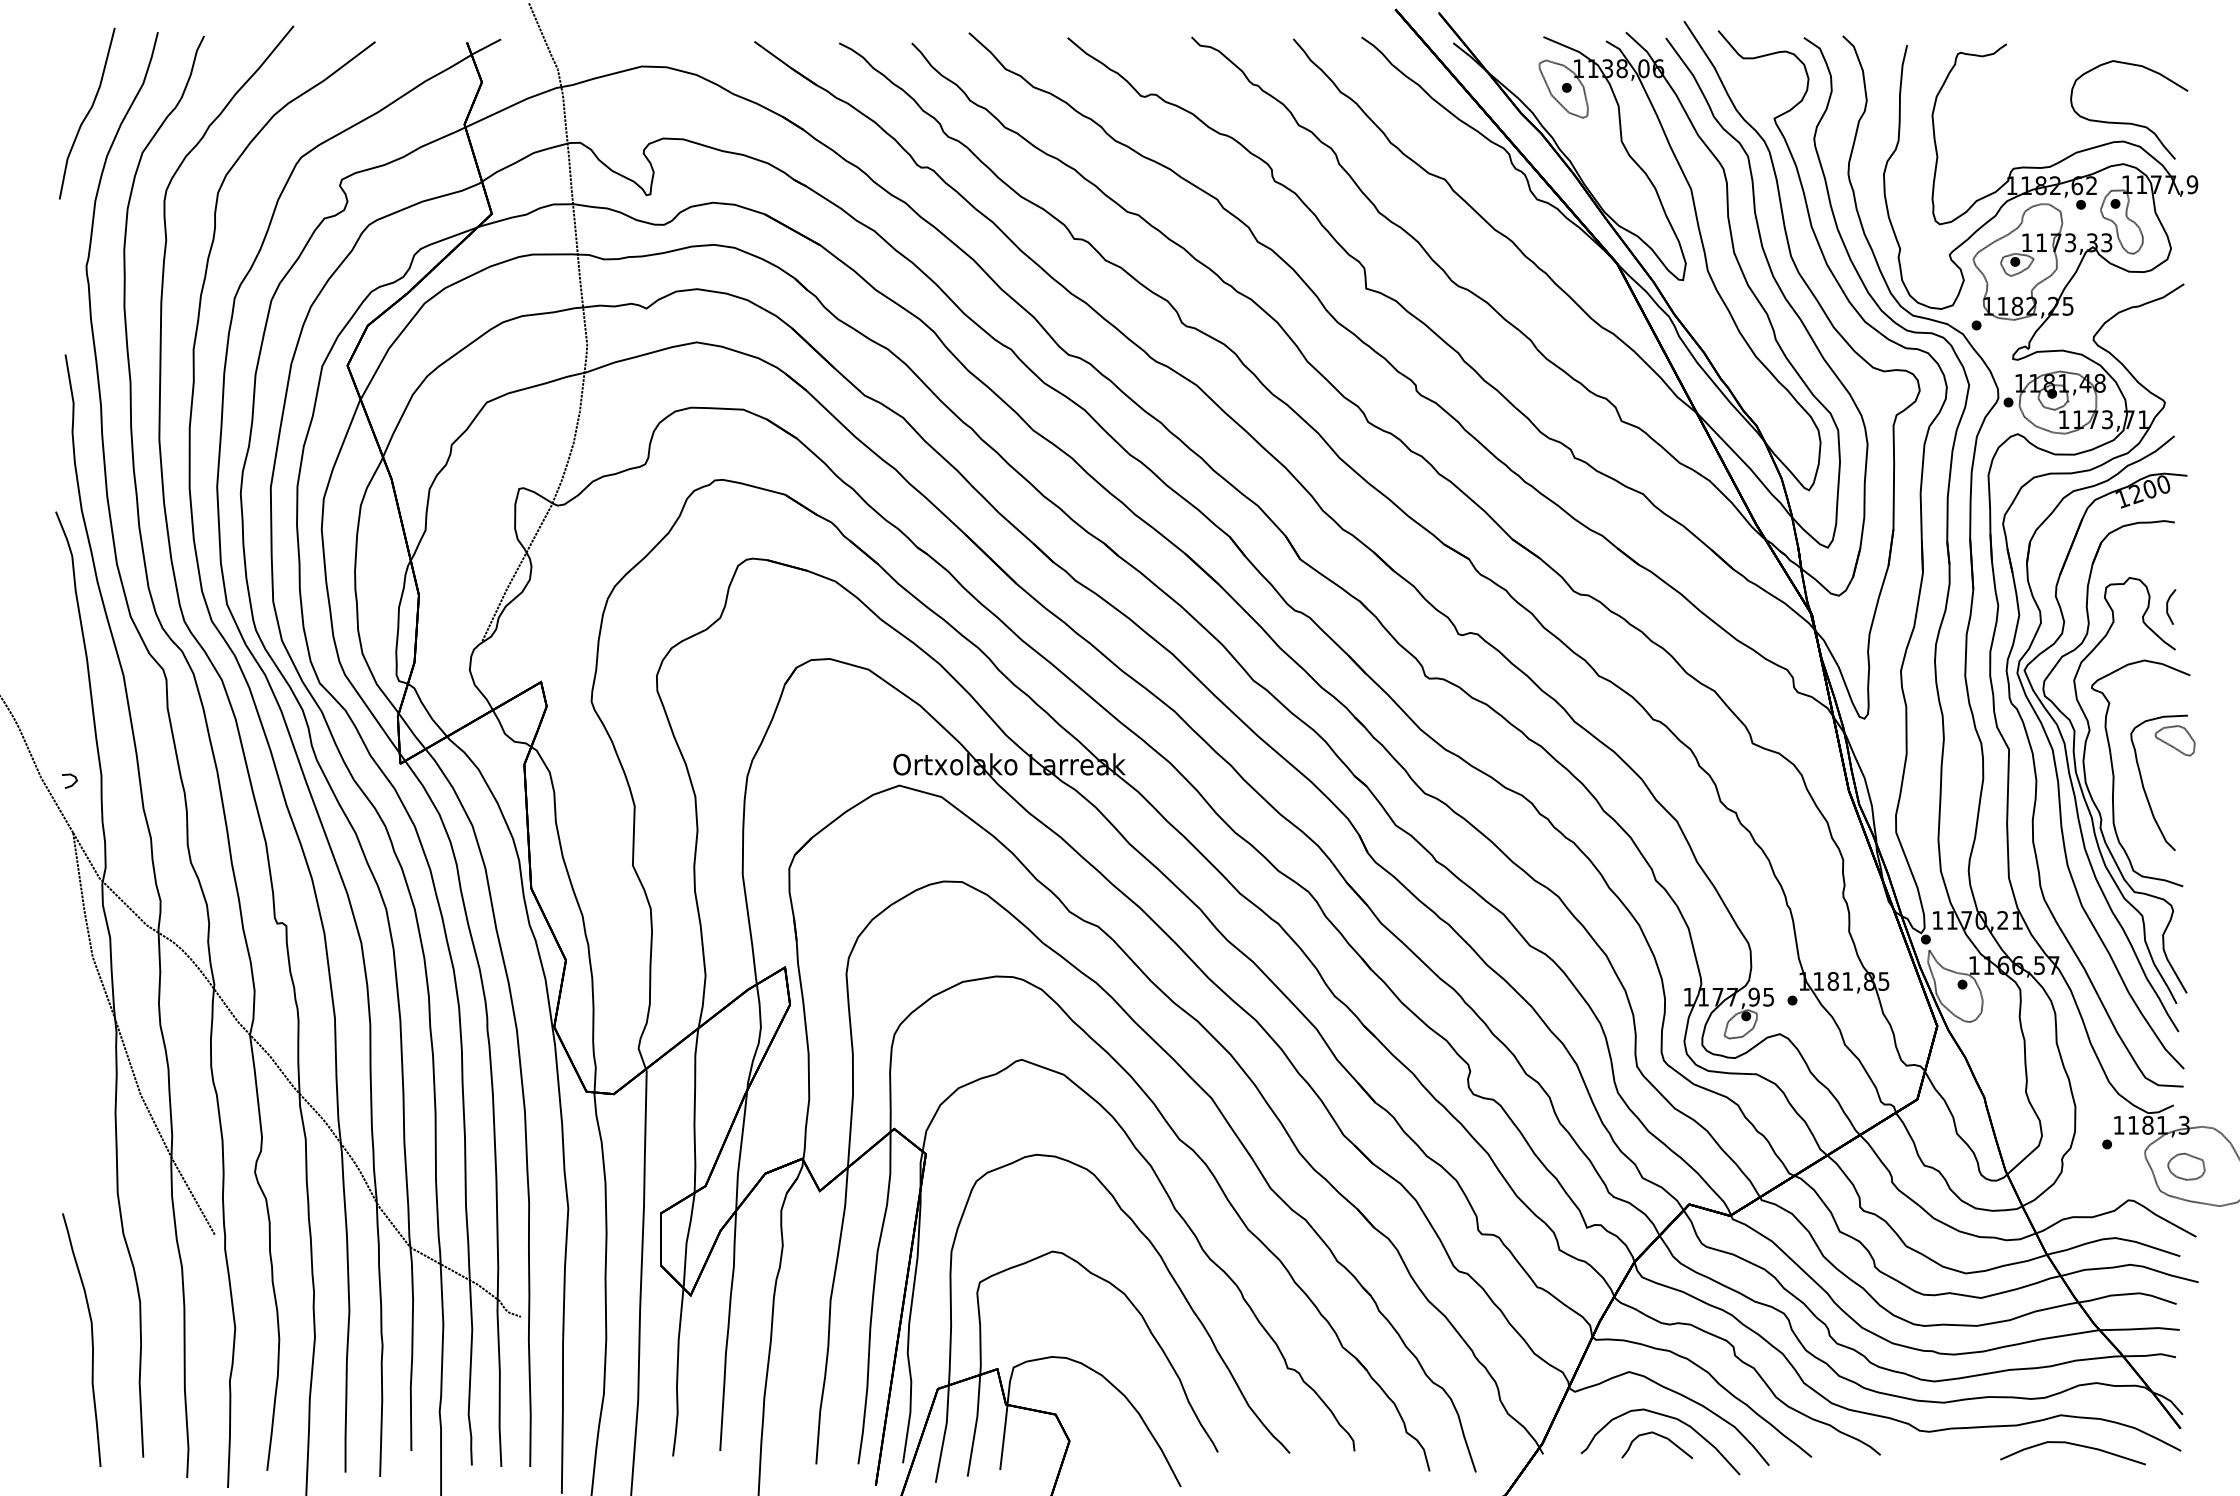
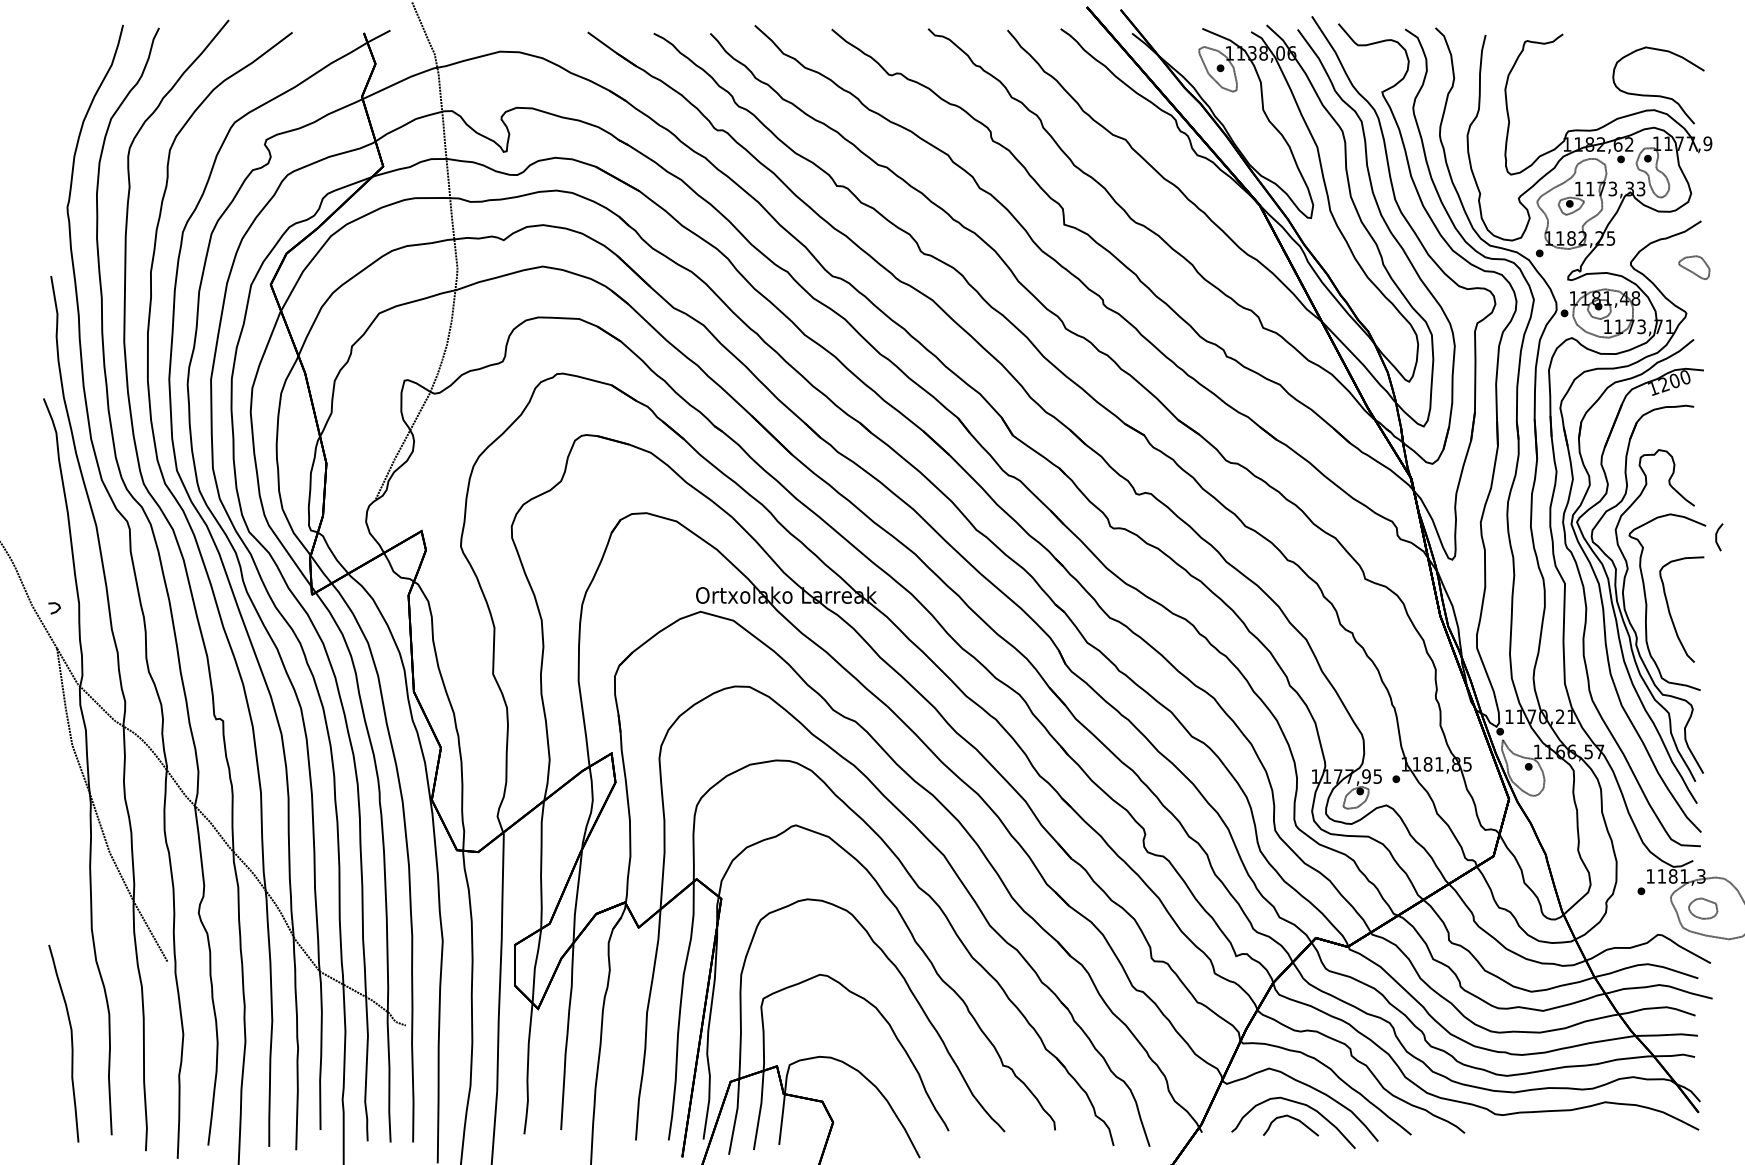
curve: (87, 113) -> (68, 88), removed
line: (2168, 606) -> (1717, 536), moved
part: (2174, 740) -> (1693, 267), moved
curve: (2074, 1445) -> (1615, 1125), removed

